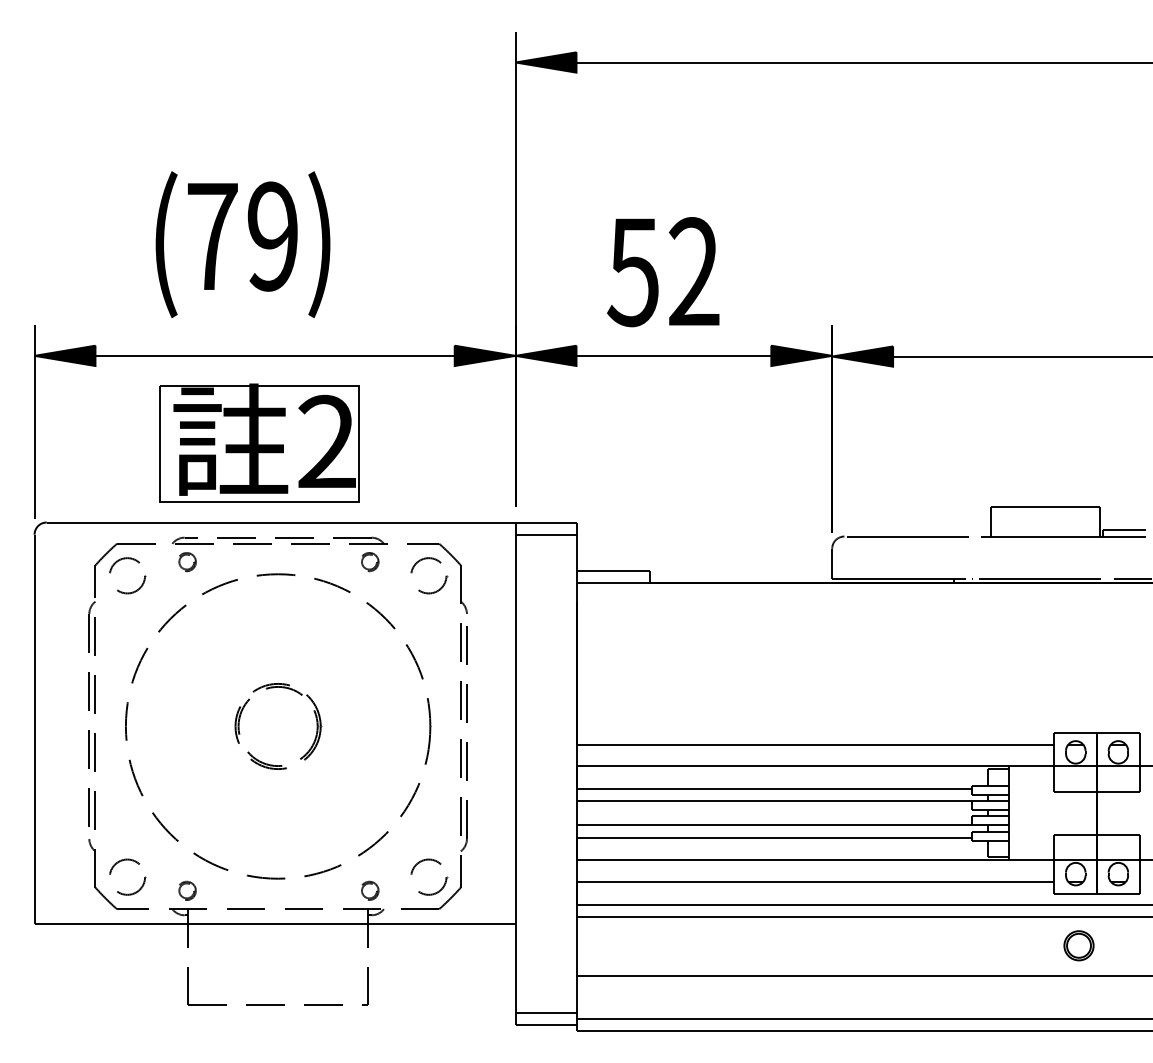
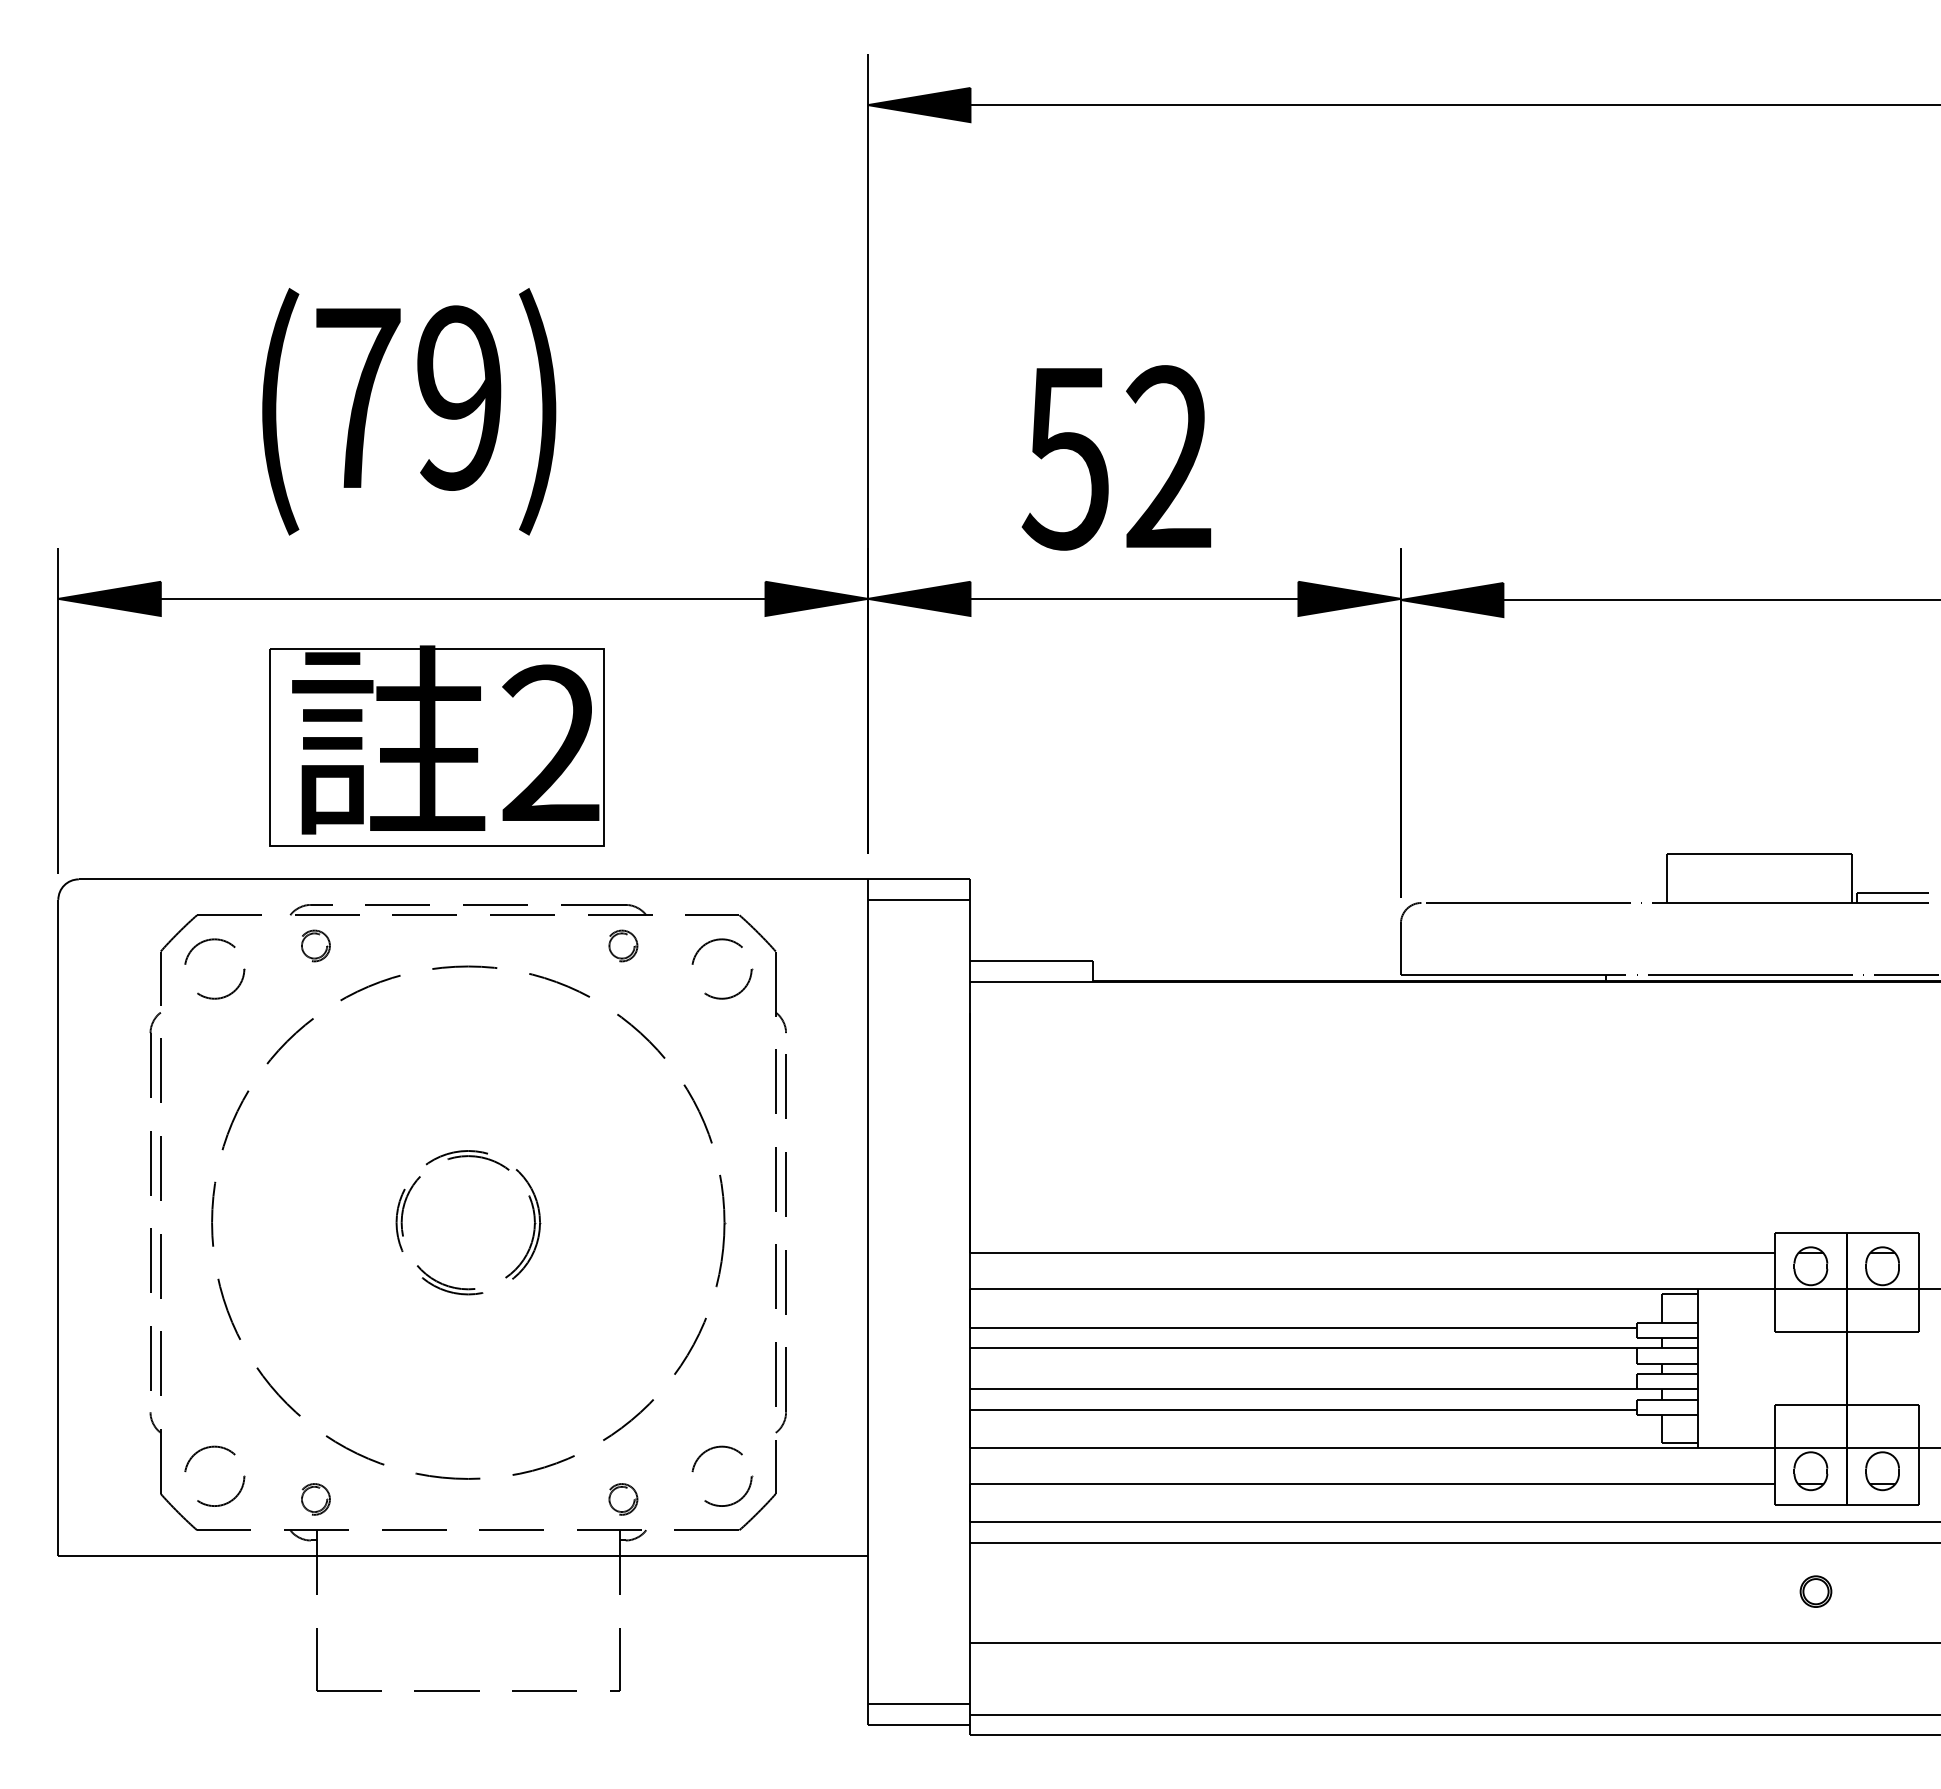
part: (1078, 945) -> (1815, 1591), size x0.62

